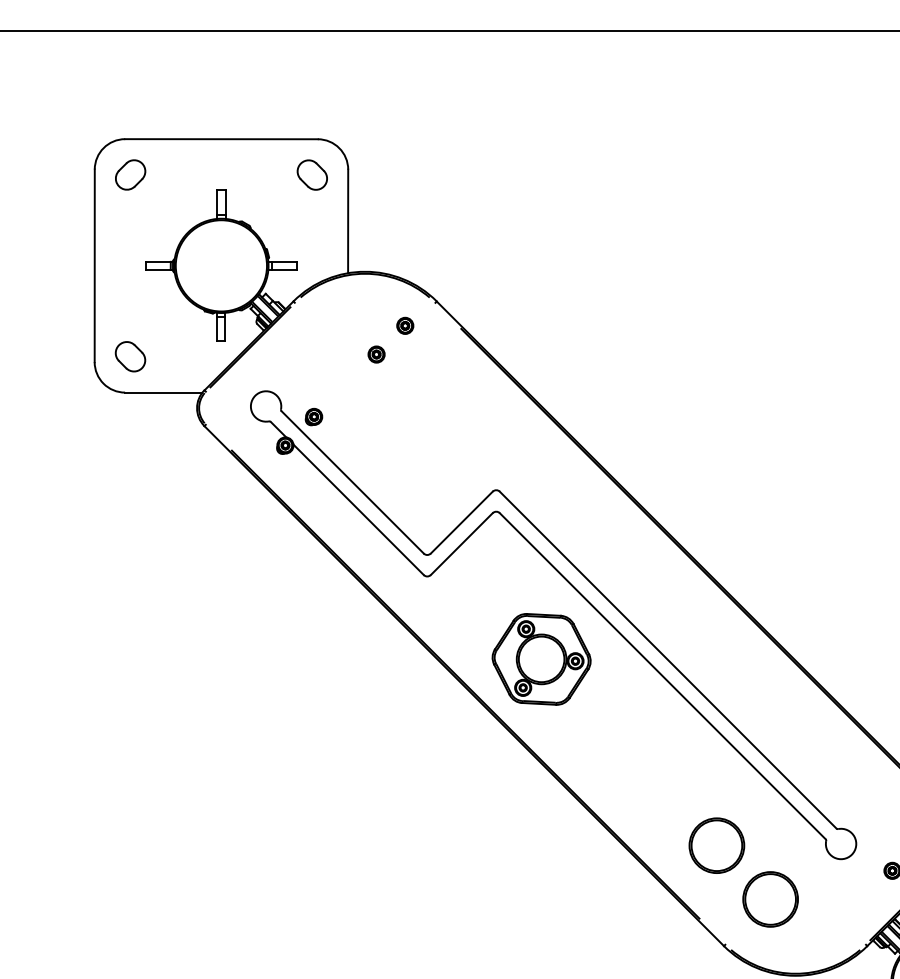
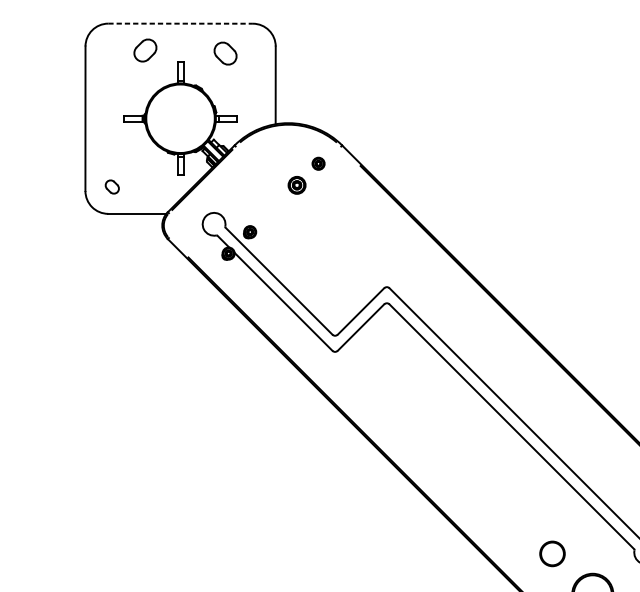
line: (222, 139) -> (181, 23), solid -> dashed
part: (130, 174) -> (145, 50), moved
part: (311, 174) -> (224, 53), moved
part: (376, 354) -> (296, 185), size x1.4
part: (130, 356) -> (112, 186), size x0.6
part: (541, 659) -> (420, 414), removed
part: (716, 845) -> (552, 553), size x0.6

